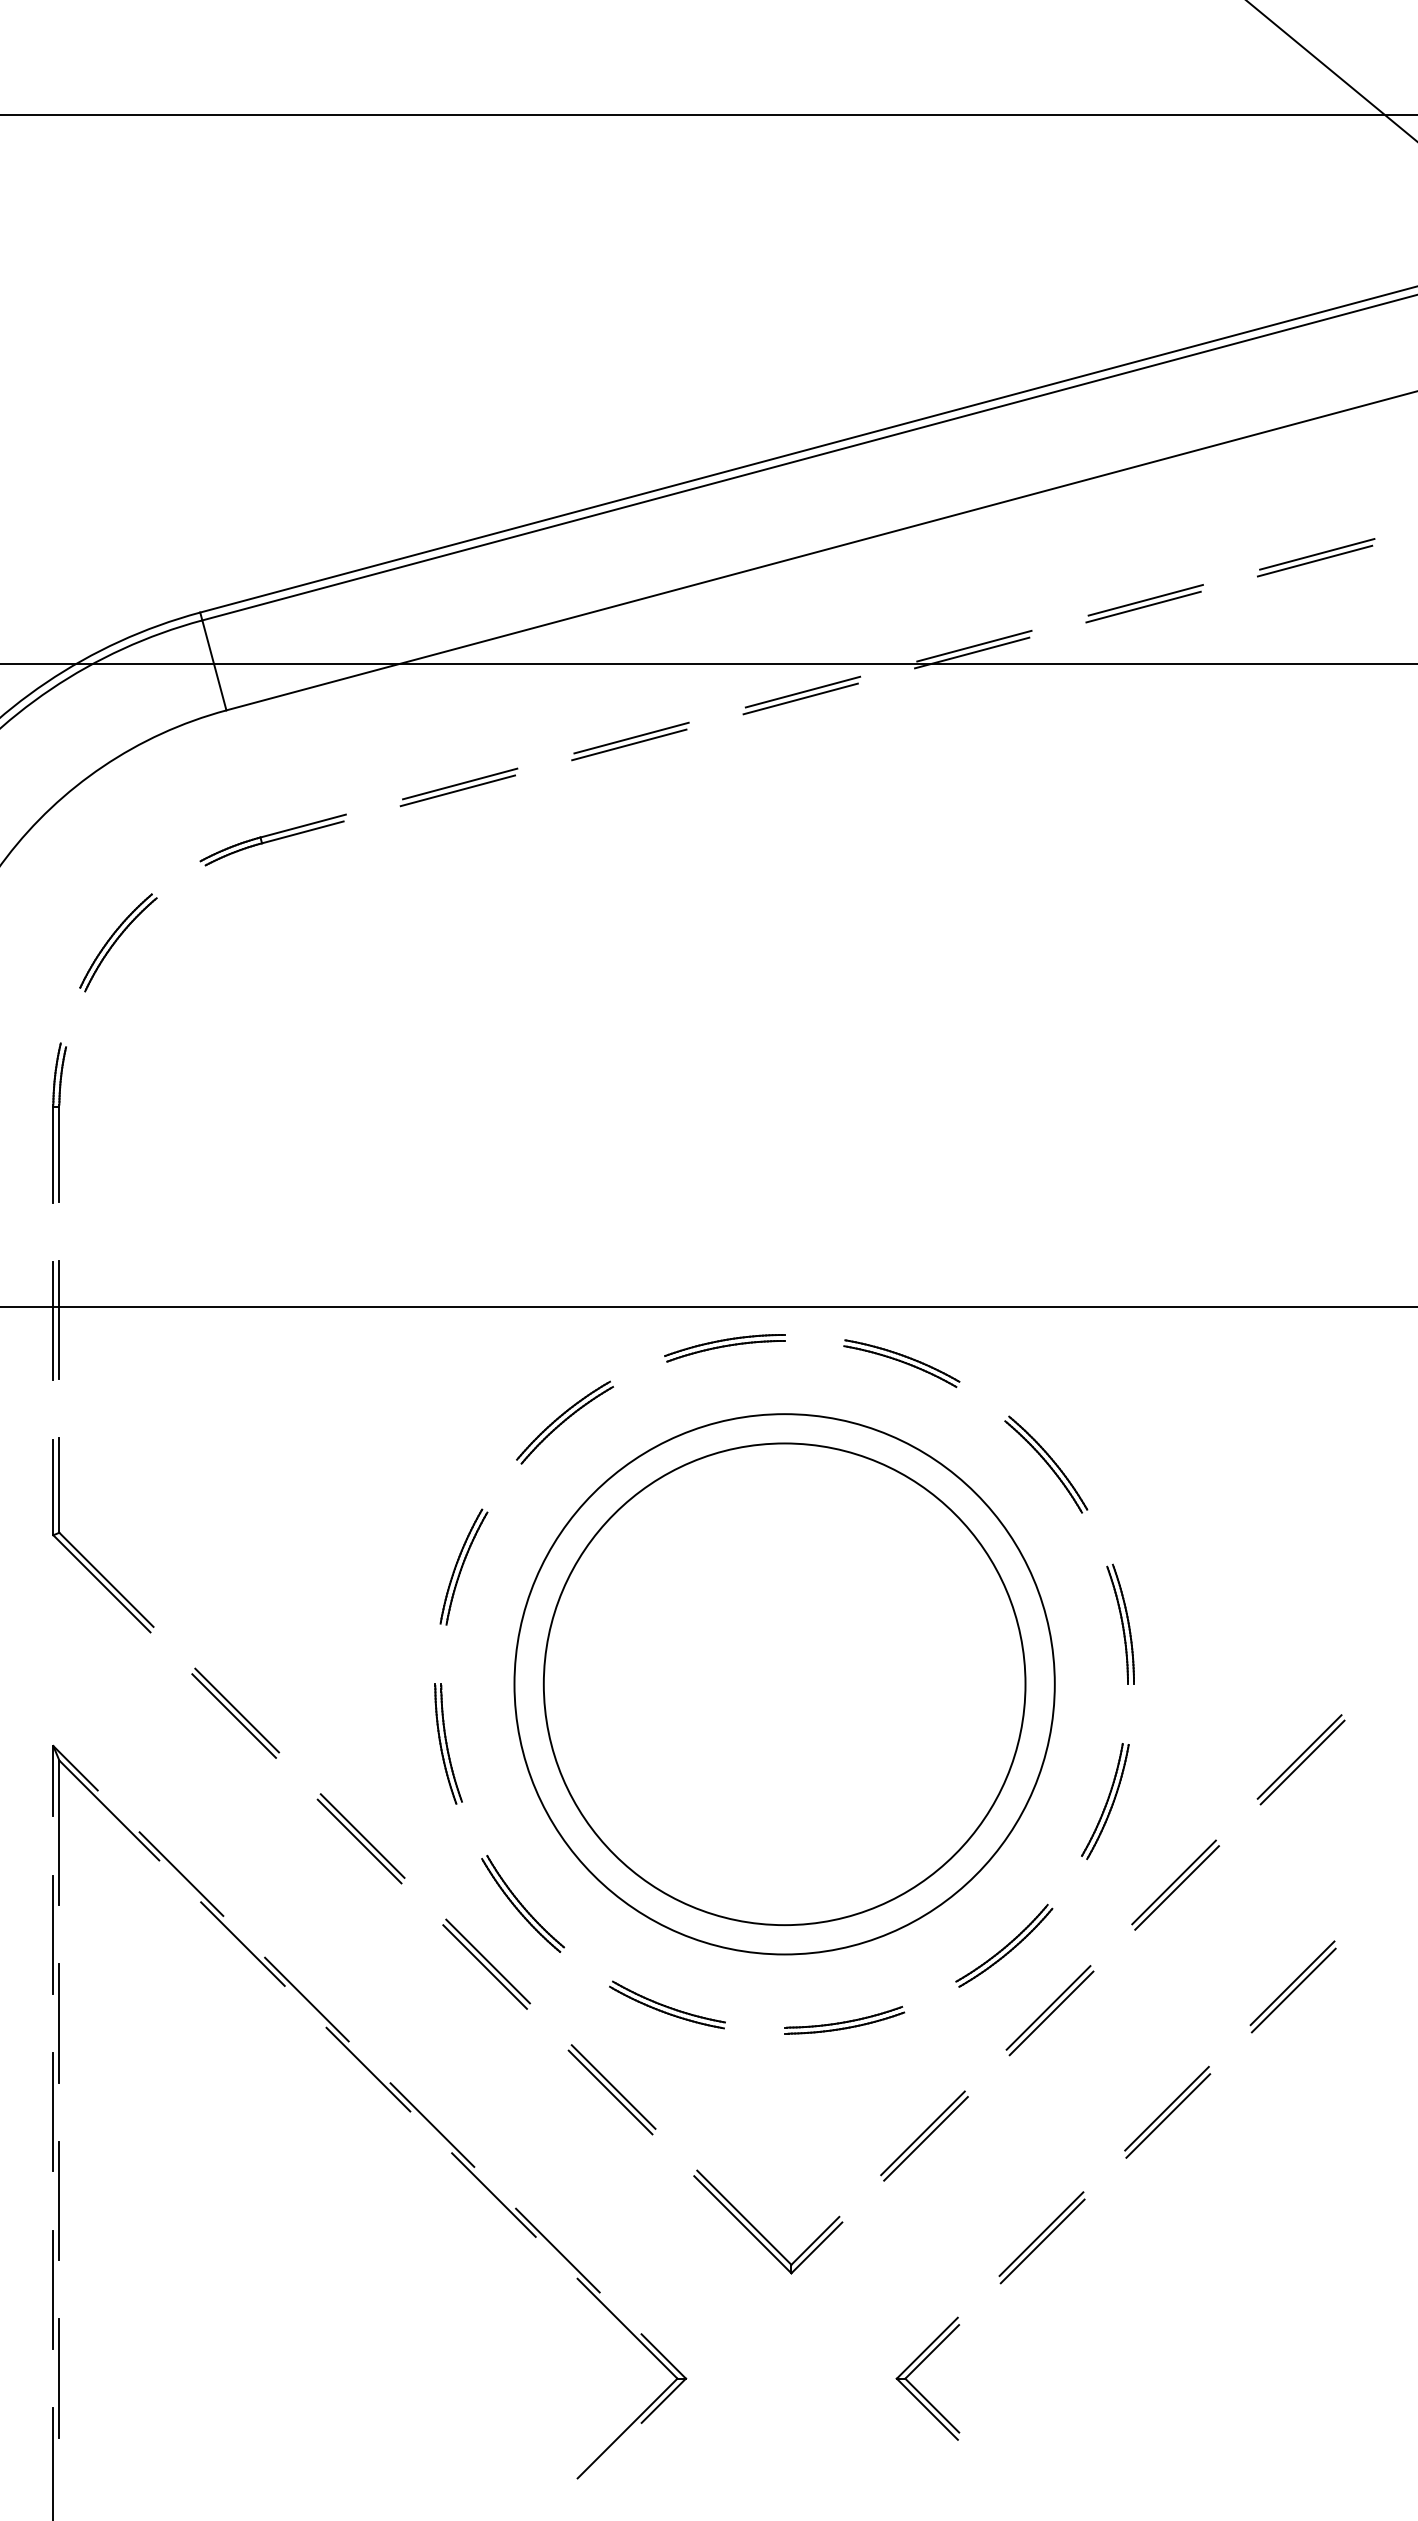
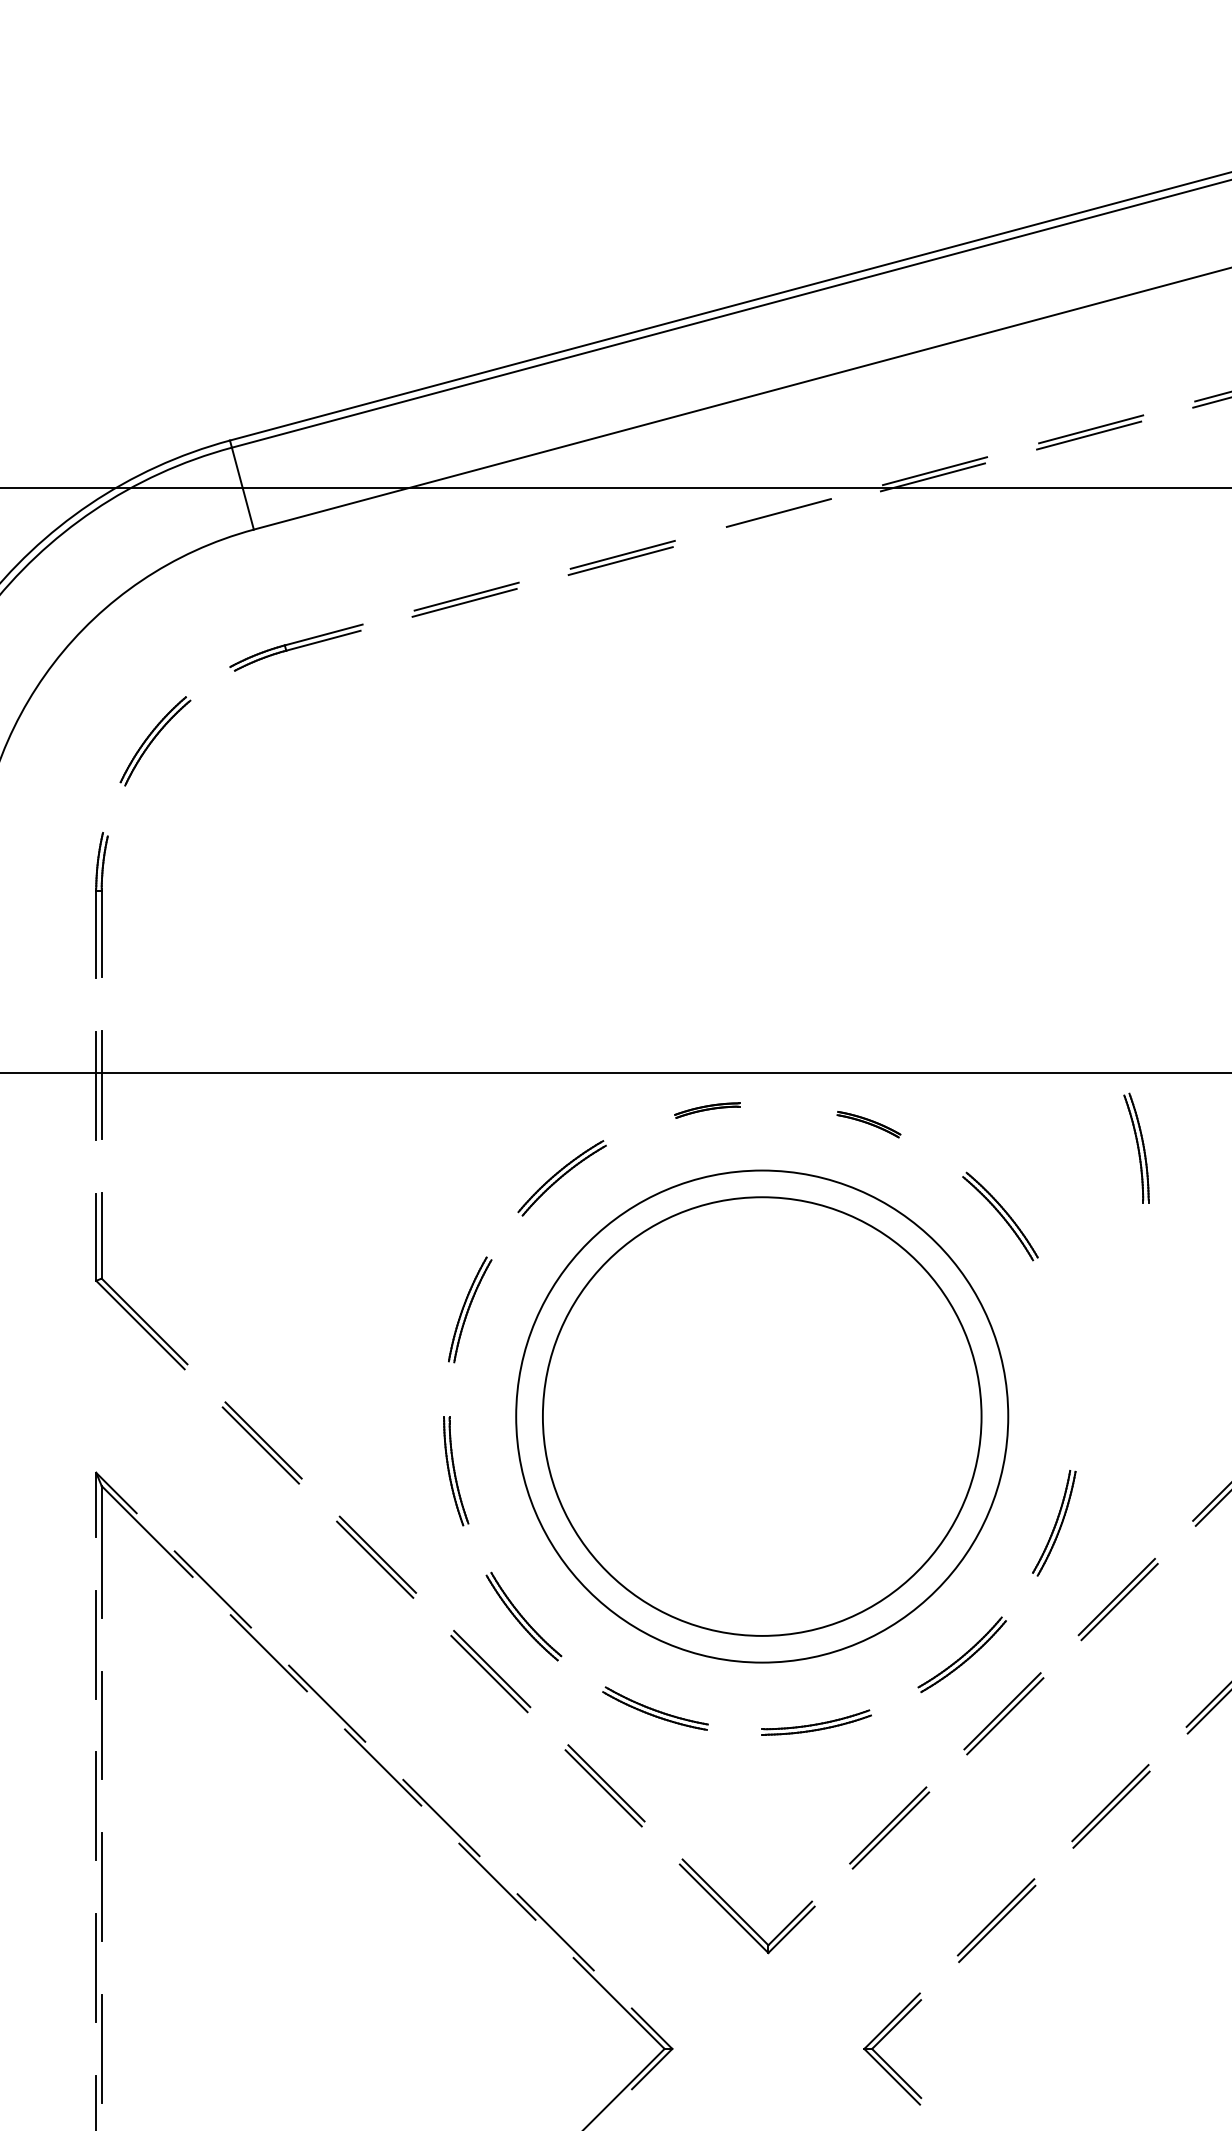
line: (800, 698) -> (776, 518), removed
part: (724, 1348) -> (707, 1110), size x0.6
part: (901, 1363) -> (868, 1124), size x0.6
part: (1120, 1623) -> (1136, 1147), moved

